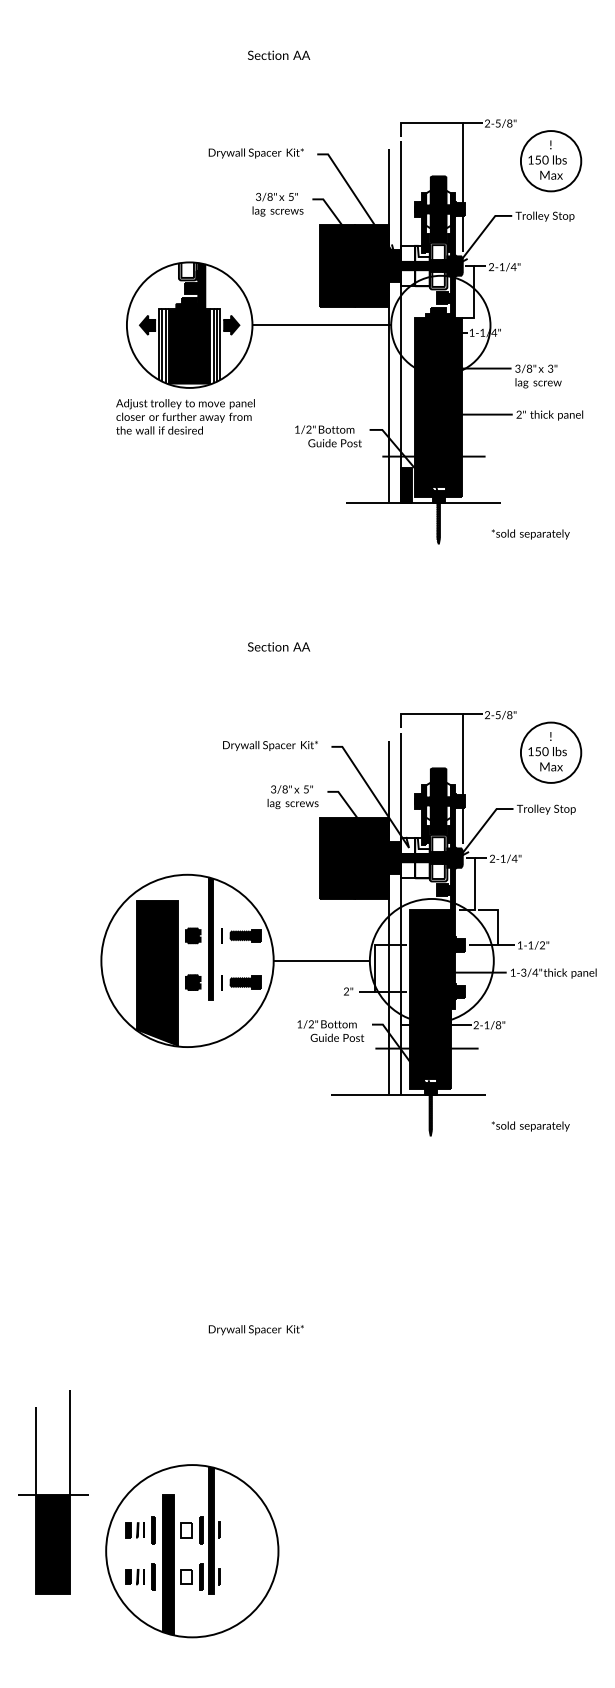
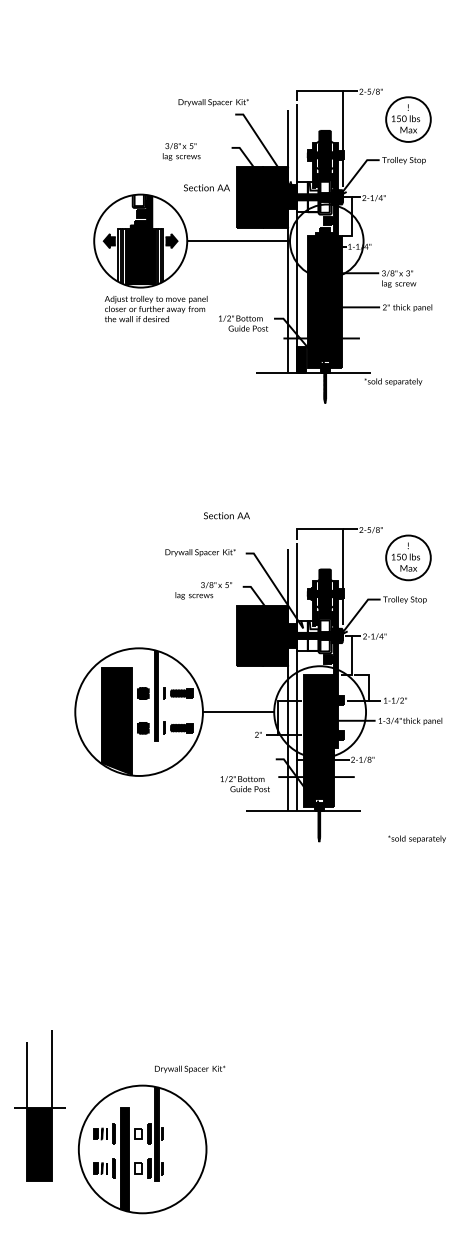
text: (279, 54) -> (207, 187), moved
text: (255, 153) -> (213, 102), moved
text: (277, 204) -> (181, 151), moved
text: (185, 416) -> (156, 308), moved
text: (530, 534) -> (393, 382), moved
text: (279, 646) -> (227, 515), moved
text: (292, 804) -> (193, 596), moved
text: (330, 1030) -> (245, 783), moved
text: (530, 1126) -> (416, 839), moved
text: (255, 1330) -> (189, 1069), moved

